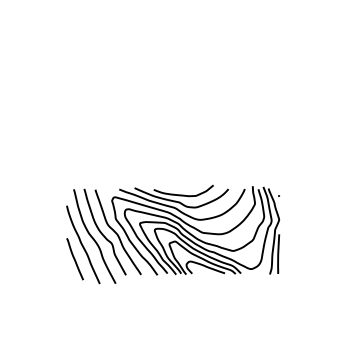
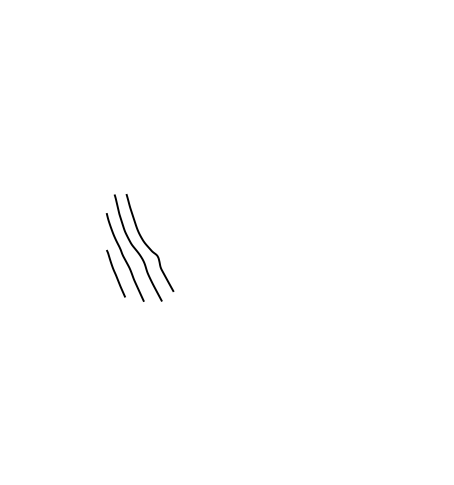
part: (187, 229) -> (243, 240), removed

